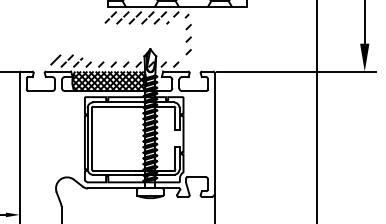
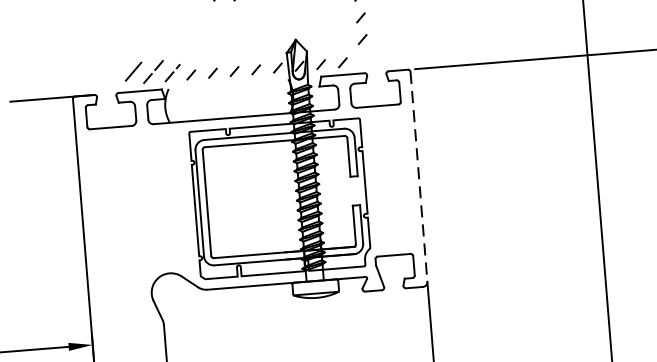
hatch: (109, 81) -> (229, 101), removed
line: (214, 133) -> (418, 176), solid -> dashed

